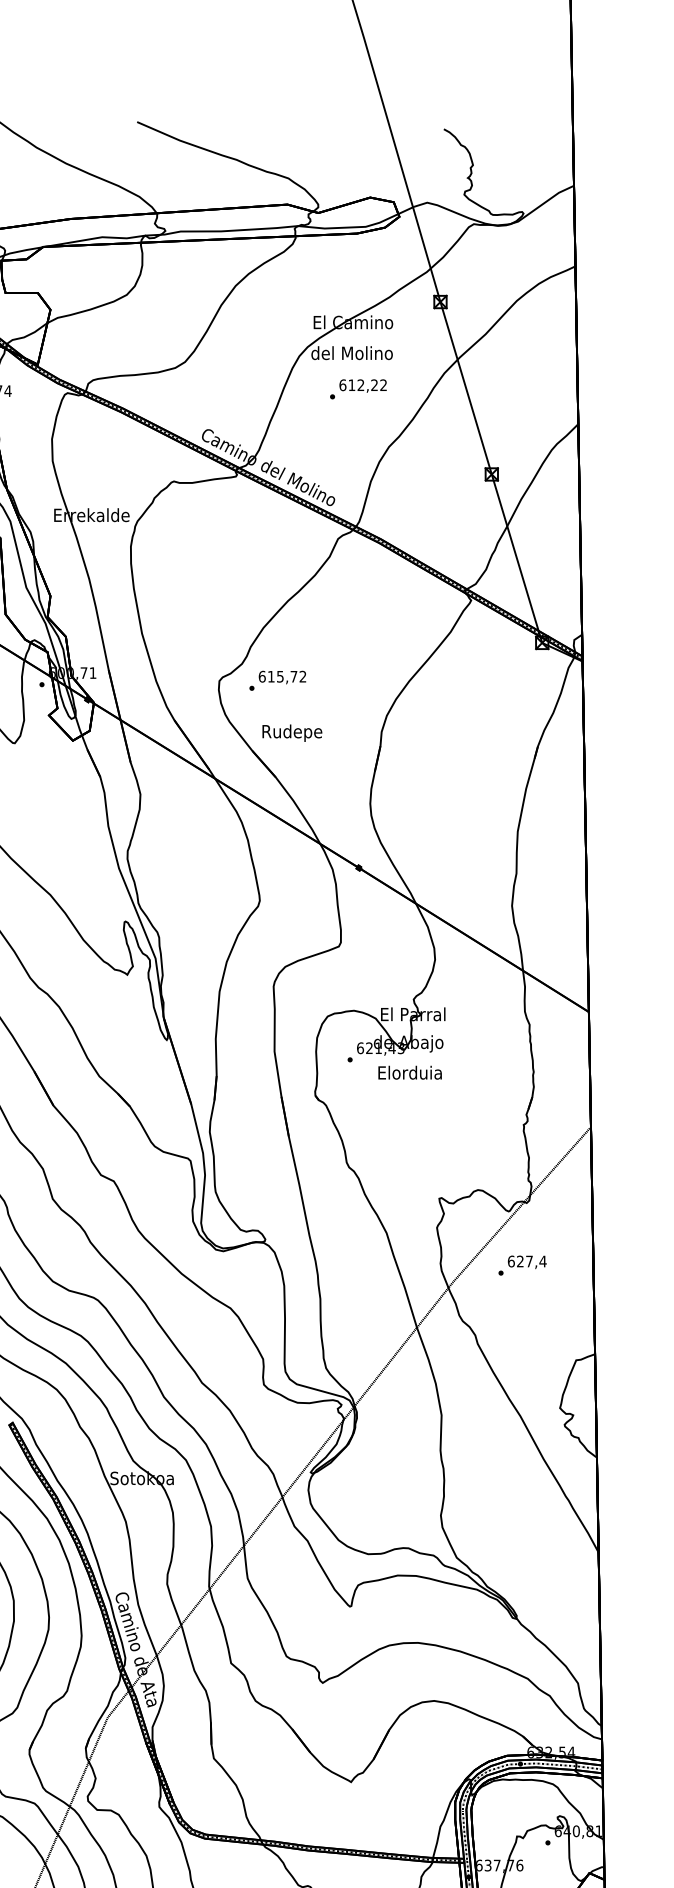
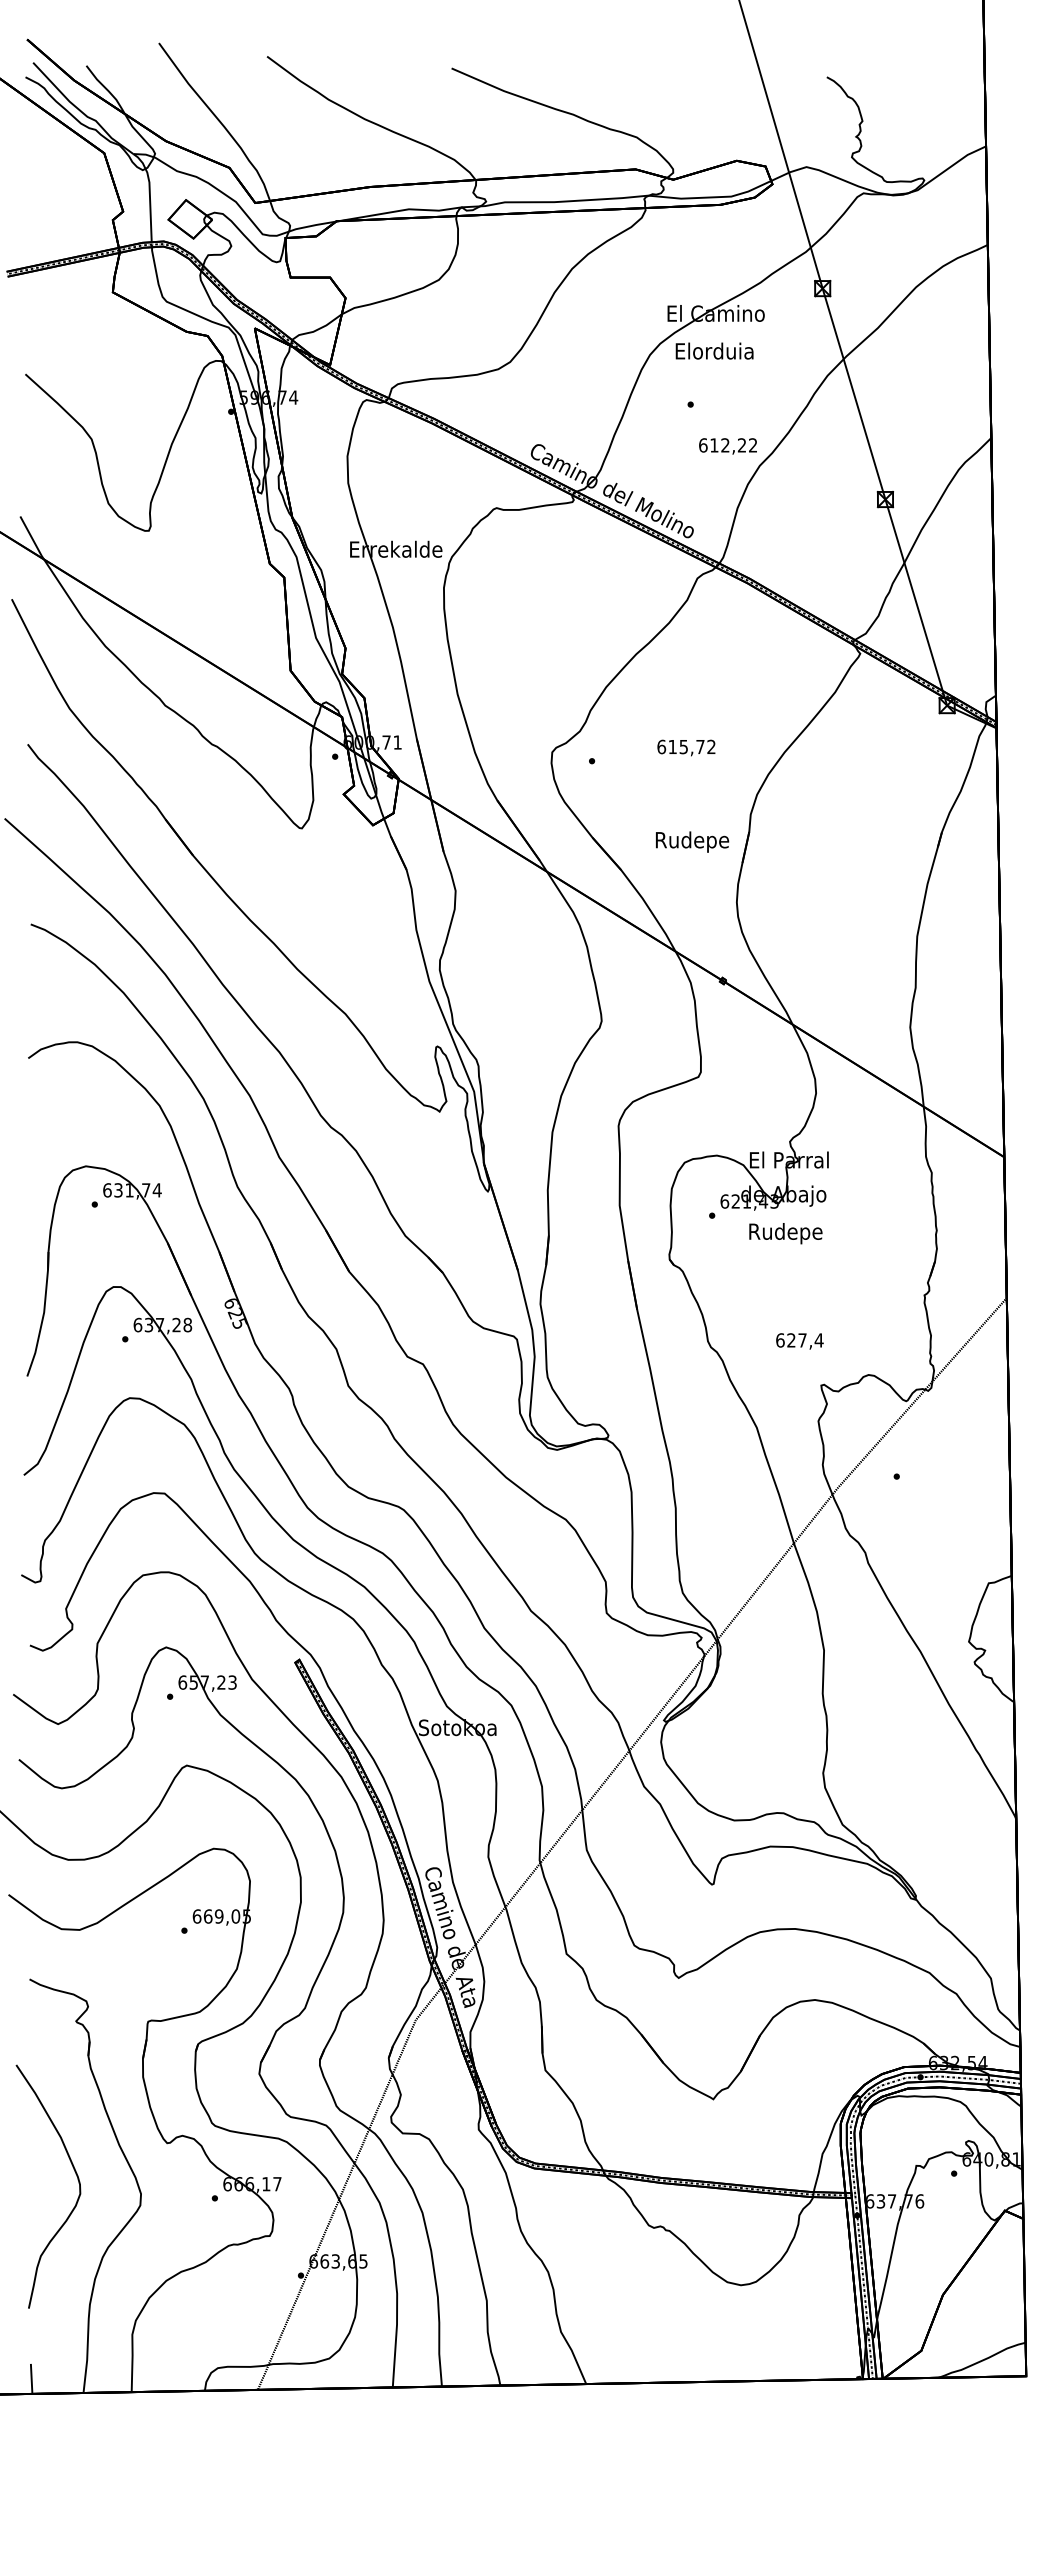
text: (352, 352) -> (714, 350), del Molino -> Elorduia
text: (362, 386) -> (727, 446), moved
text: (282, 677) -> (686, 747), moved
text: (292, 732) -> (692, 841), moved
text: (410, 1074) -> (785, 1233), Elorduia -> Rudepe
text: (526, 1262) -> (799, 1341), moved

